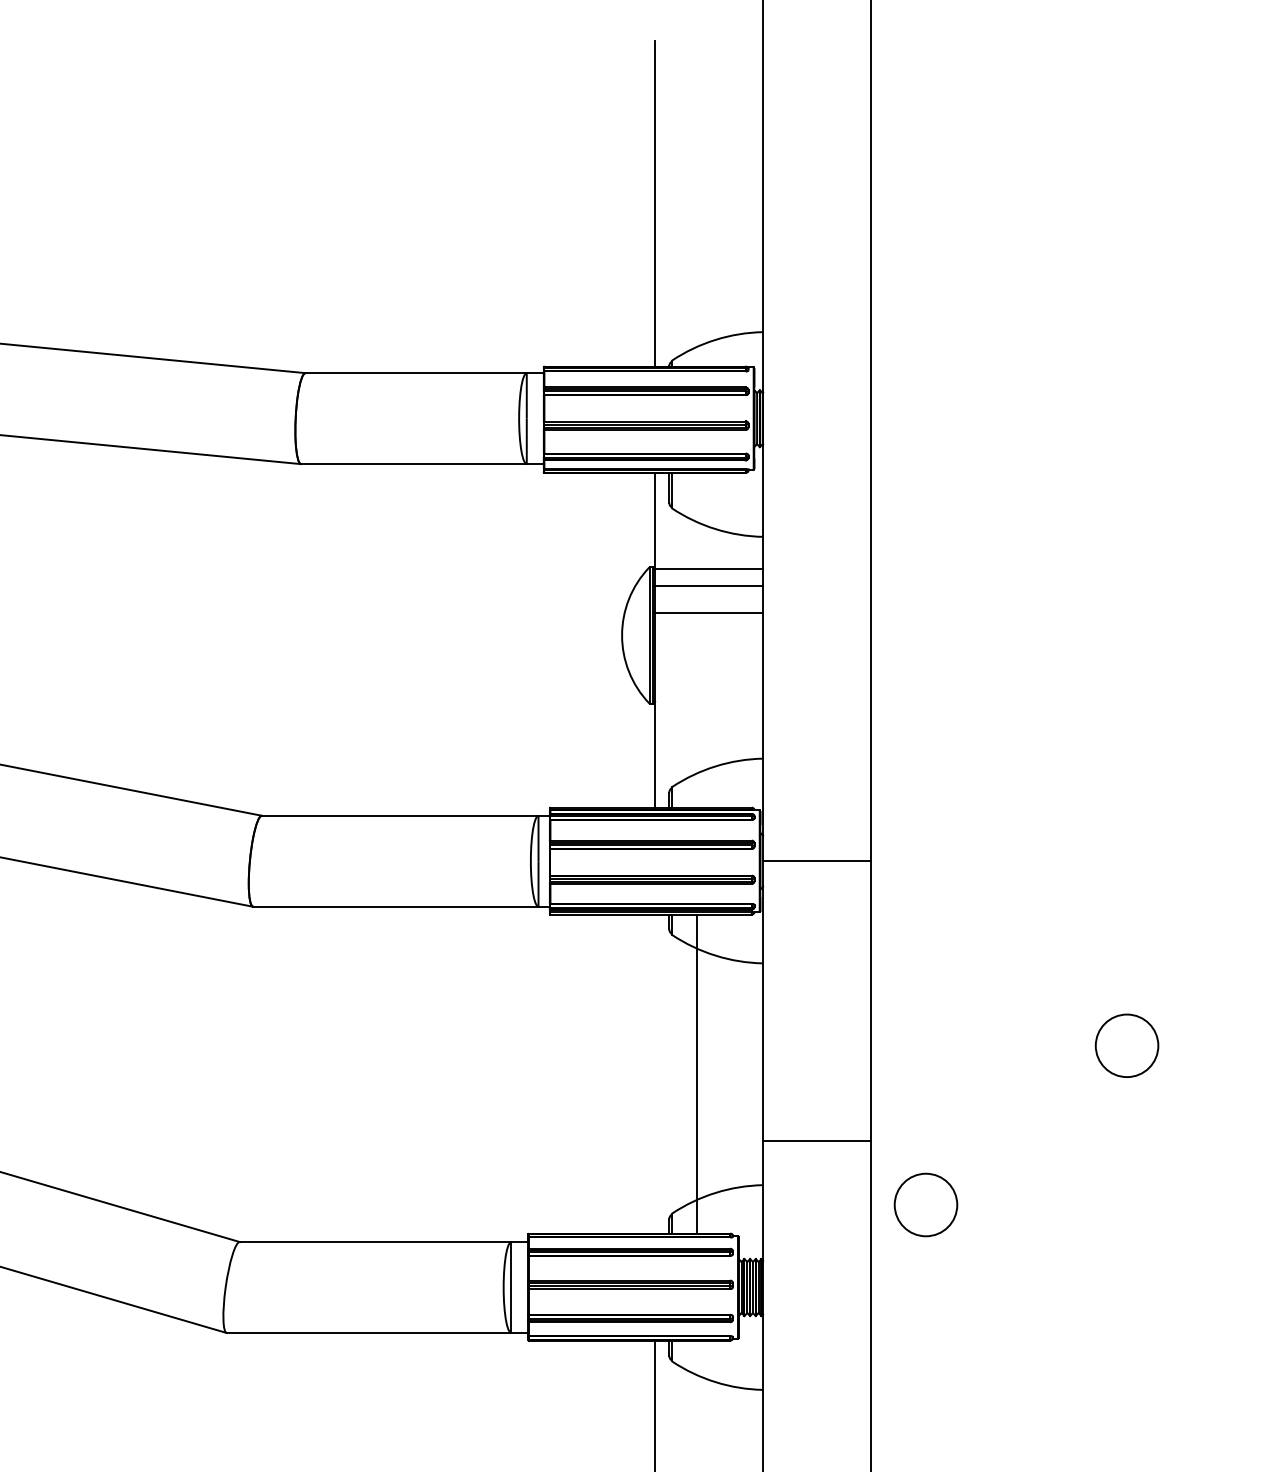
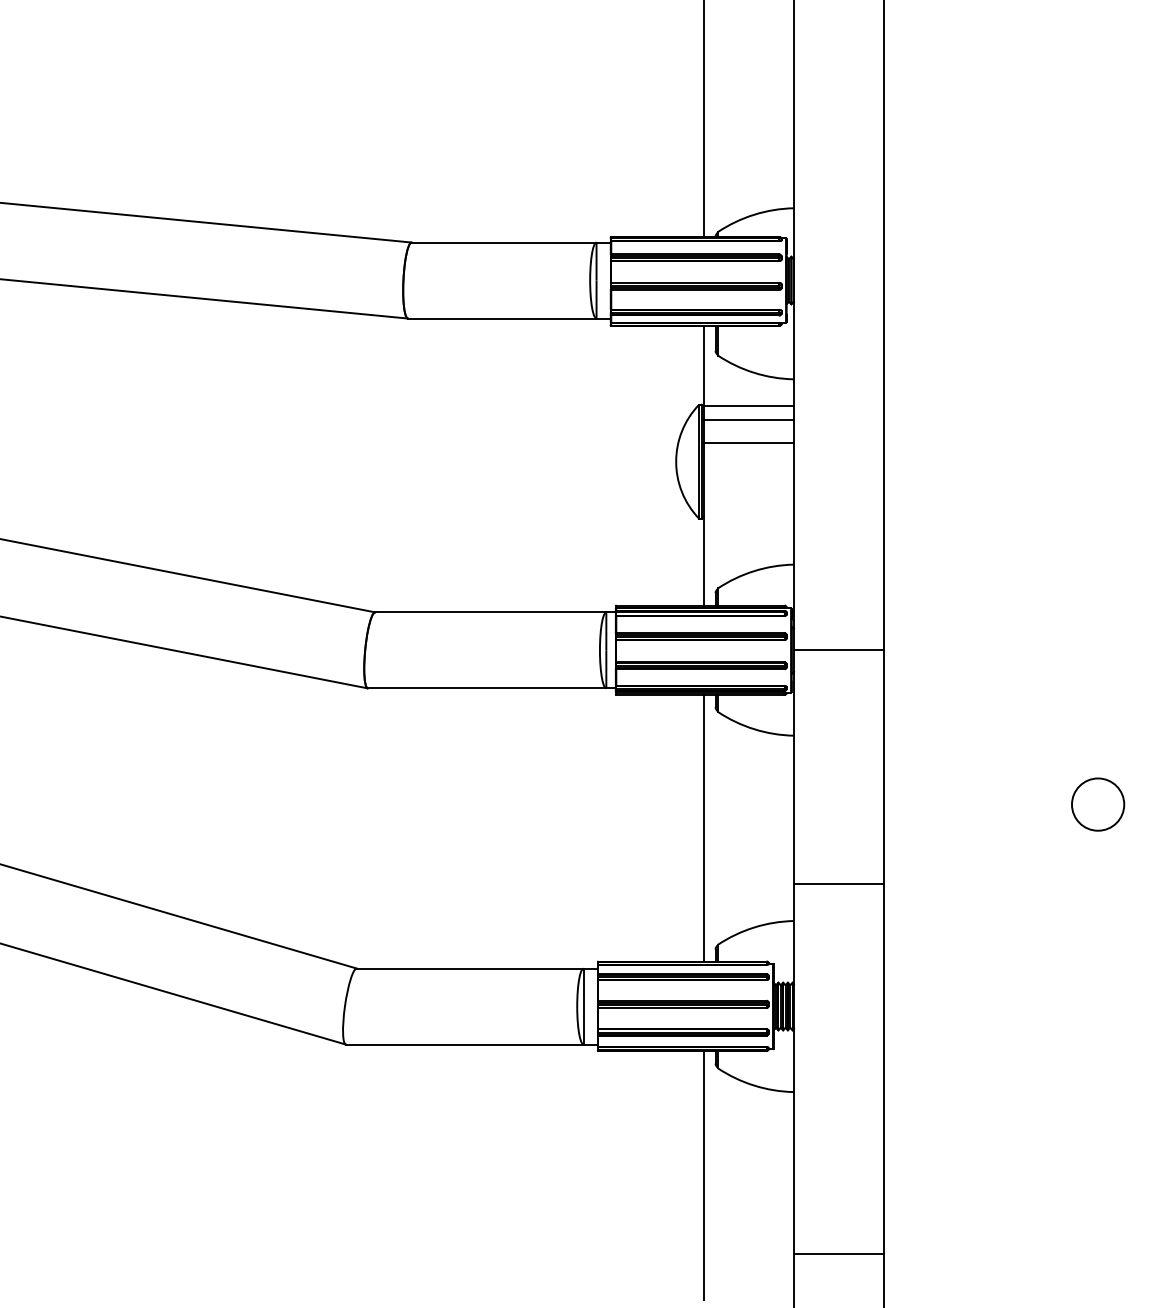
line: (696, 1073) -> (703, 827), moved
circle: (926, 1204) -> (930, 937), removed

